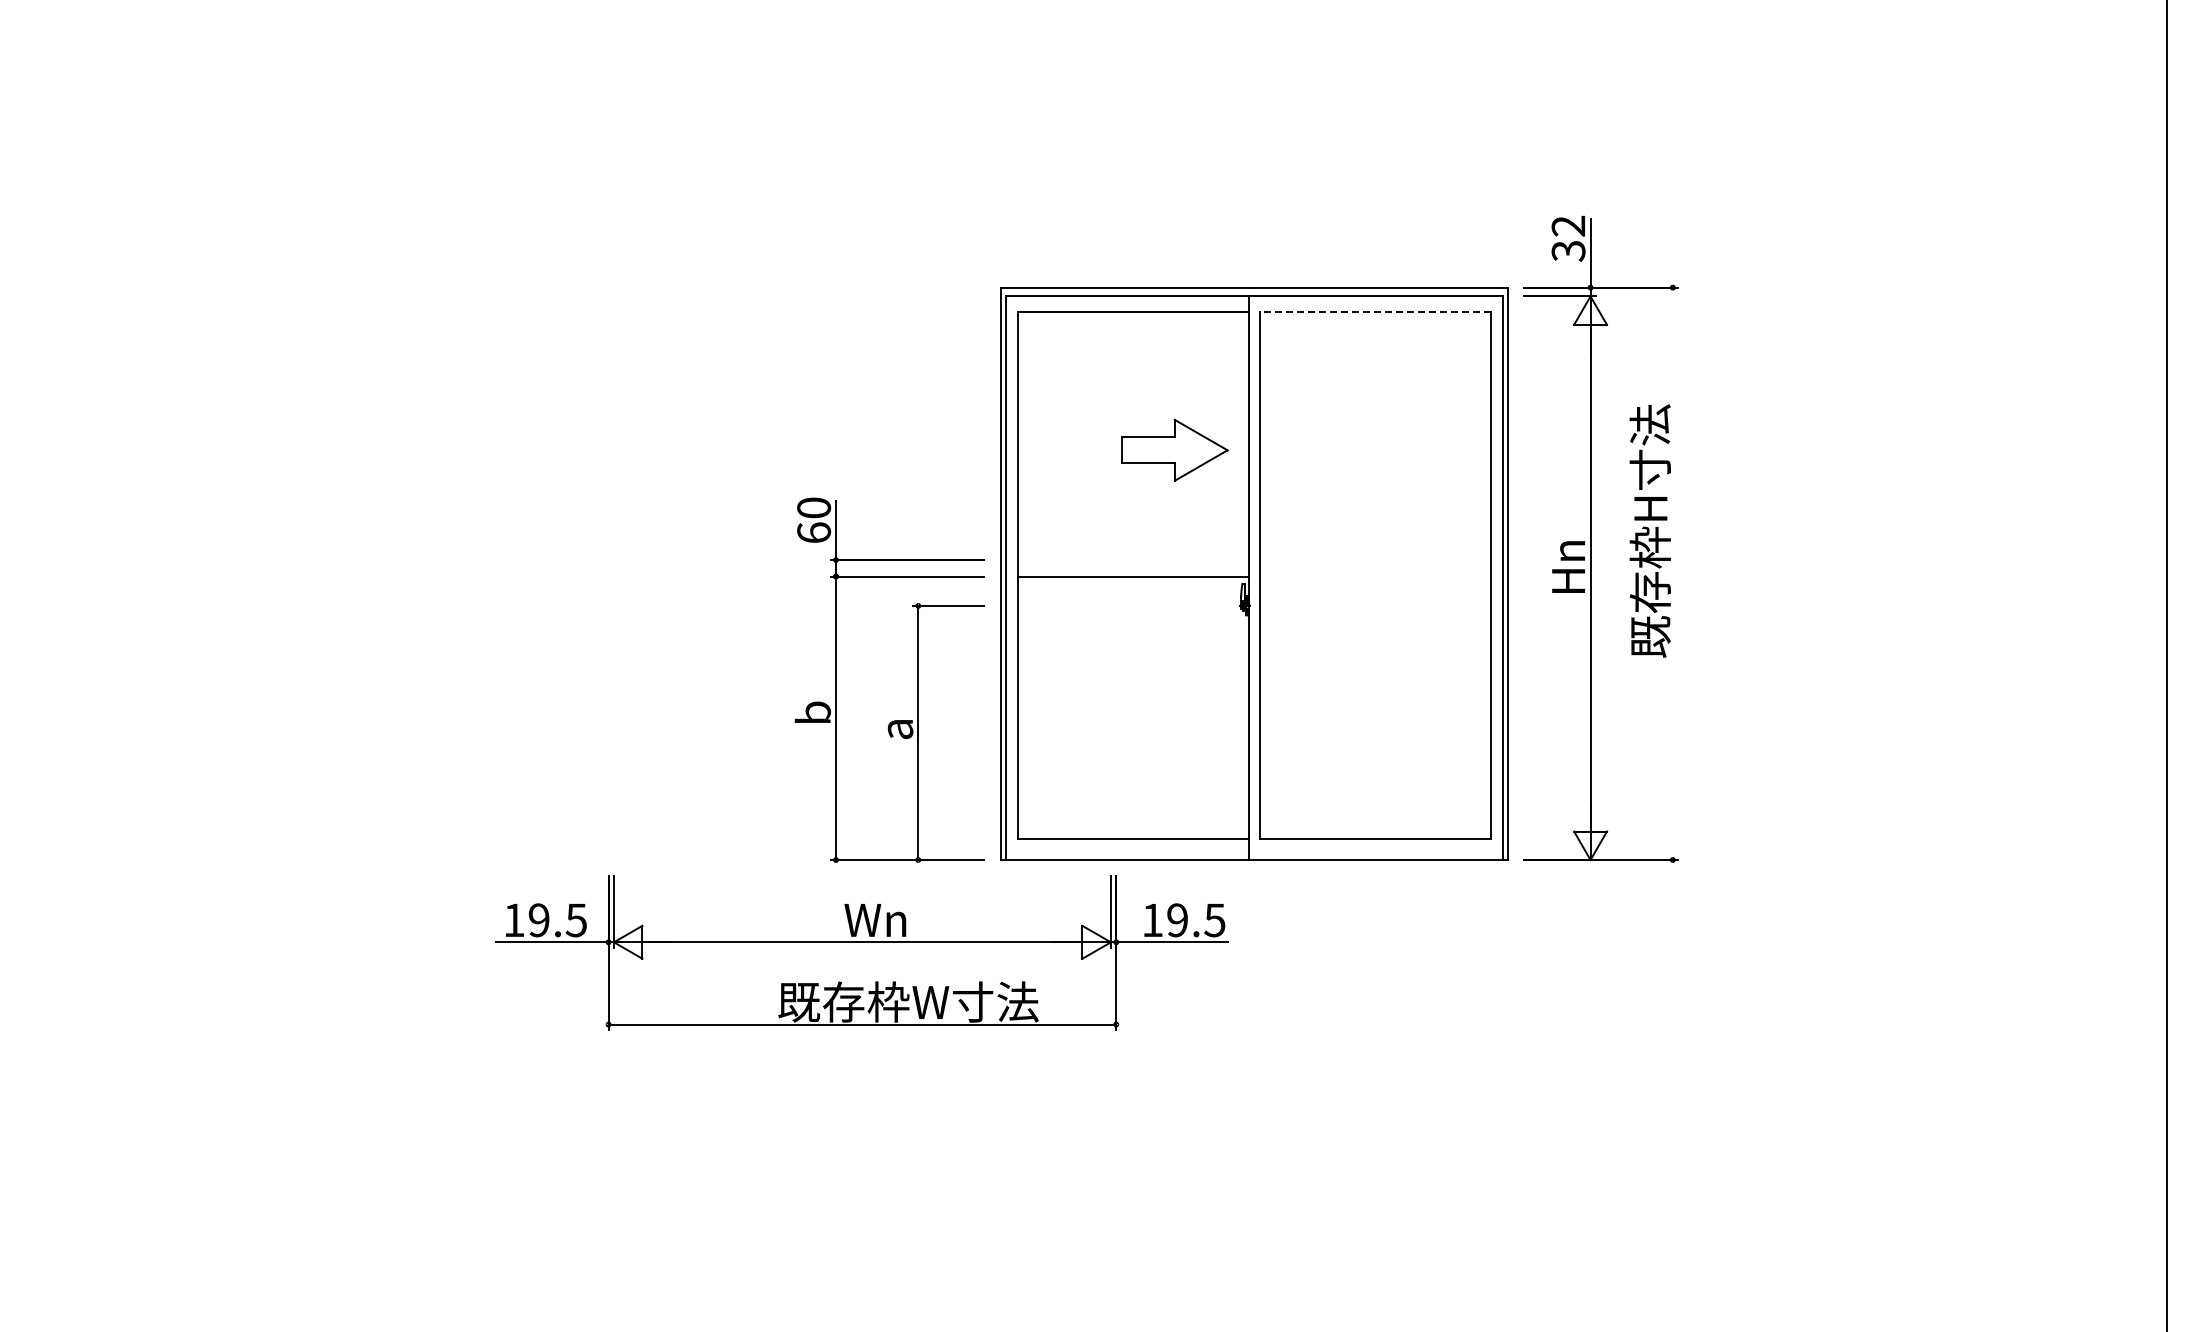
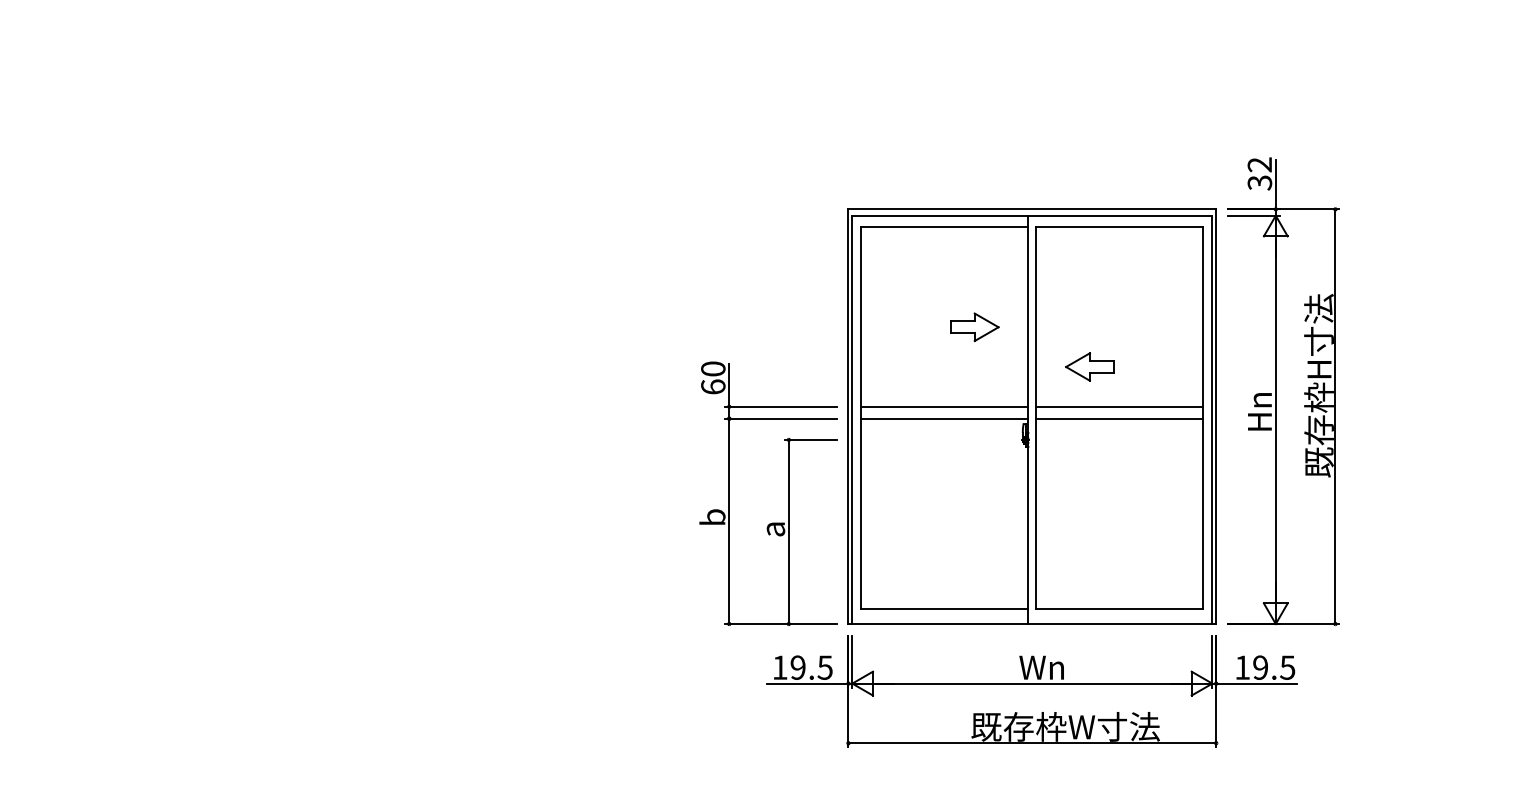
line: (1374, 312) -> (1119, 227), dashed -> solid
part: (1174, 450) -> (974, 327), size x0.62
part: (1333, 505) -> (1089, 367), added
line: (1133, 560) -> (944, 407), added
line: (1374, 560) -> (1119, 407), added
line: (1672, 573) -> (1335, 416), added
line: (1374, 576) -> (1119, 418), added
part: (861, 952) -> (1031, 691), moved

